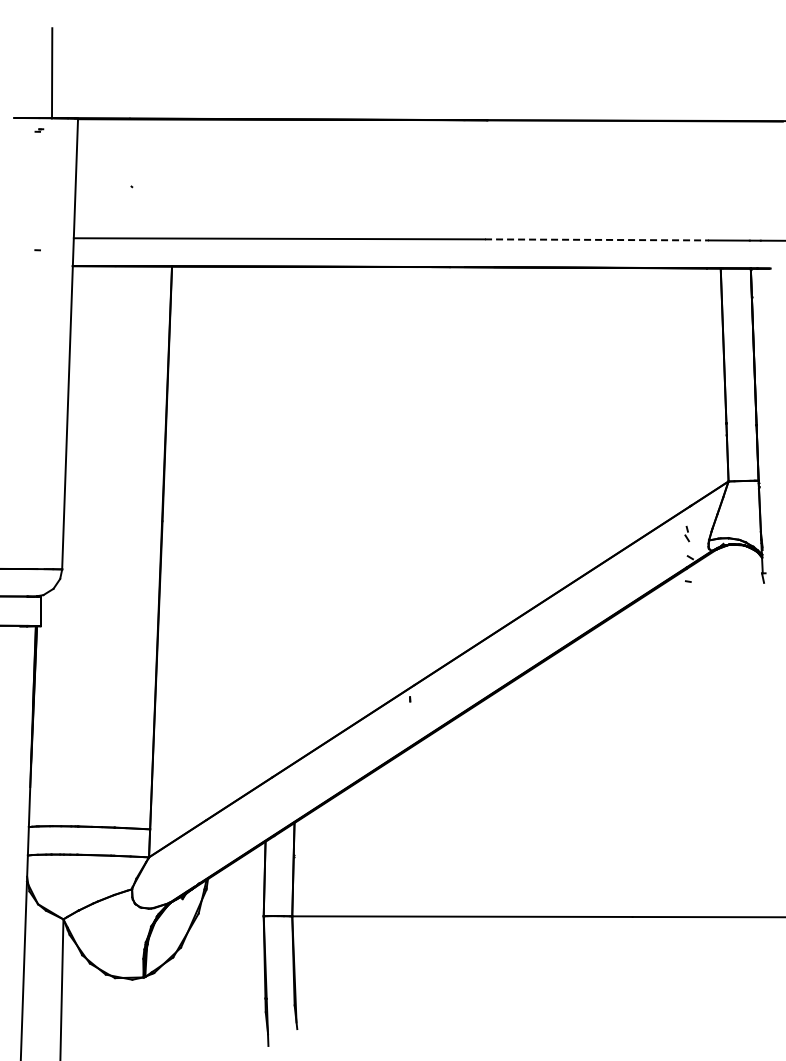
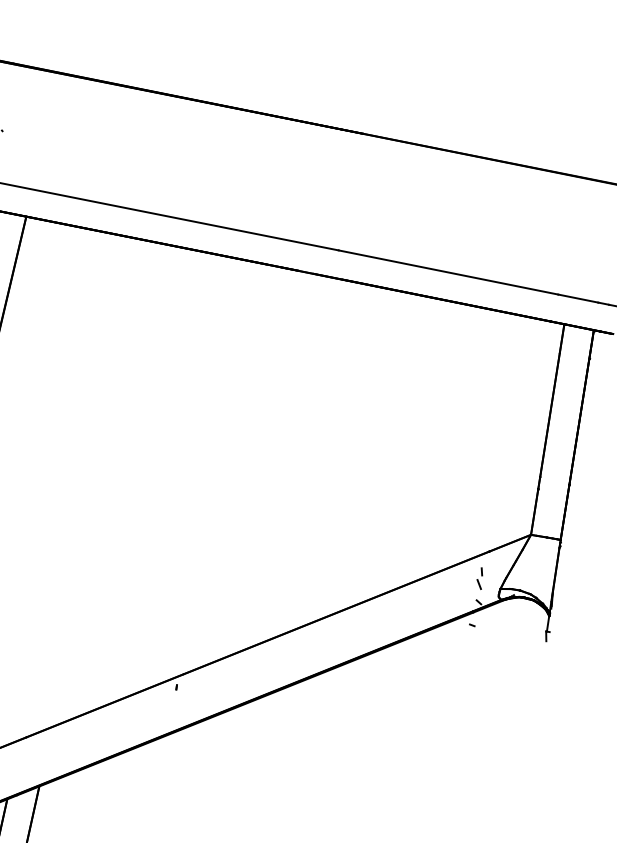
line: (597, 239) -> (449, 272), dashed -> solid
part: (686, 533) -> (479, 577), size x1.43

